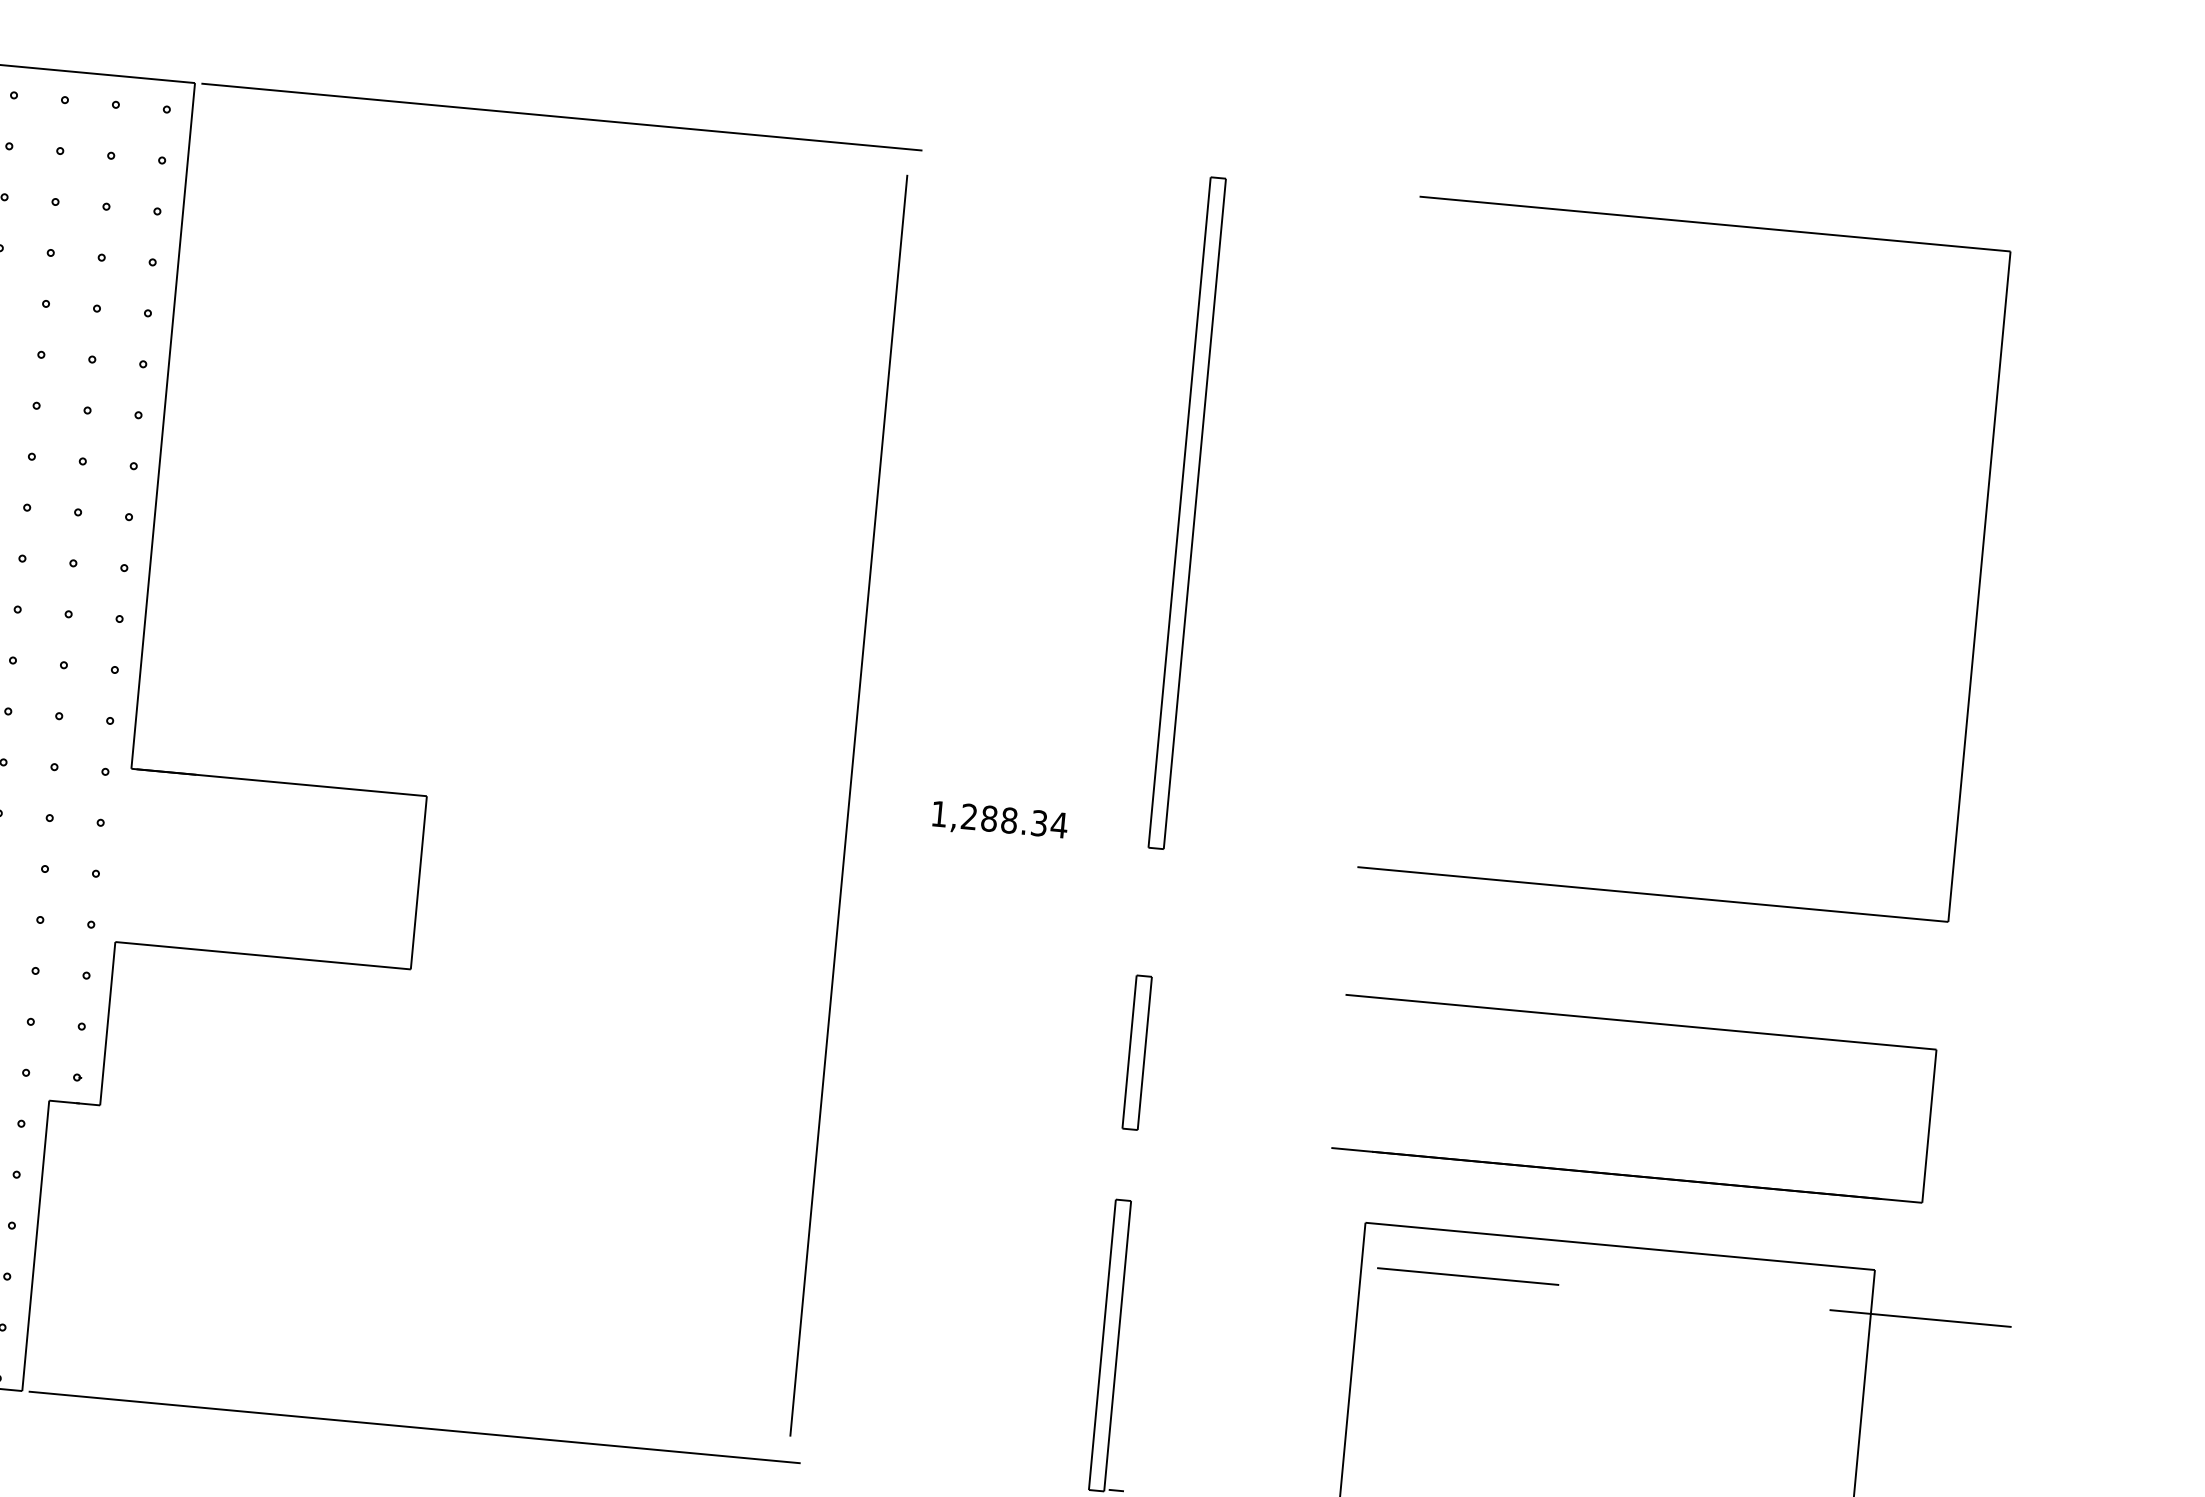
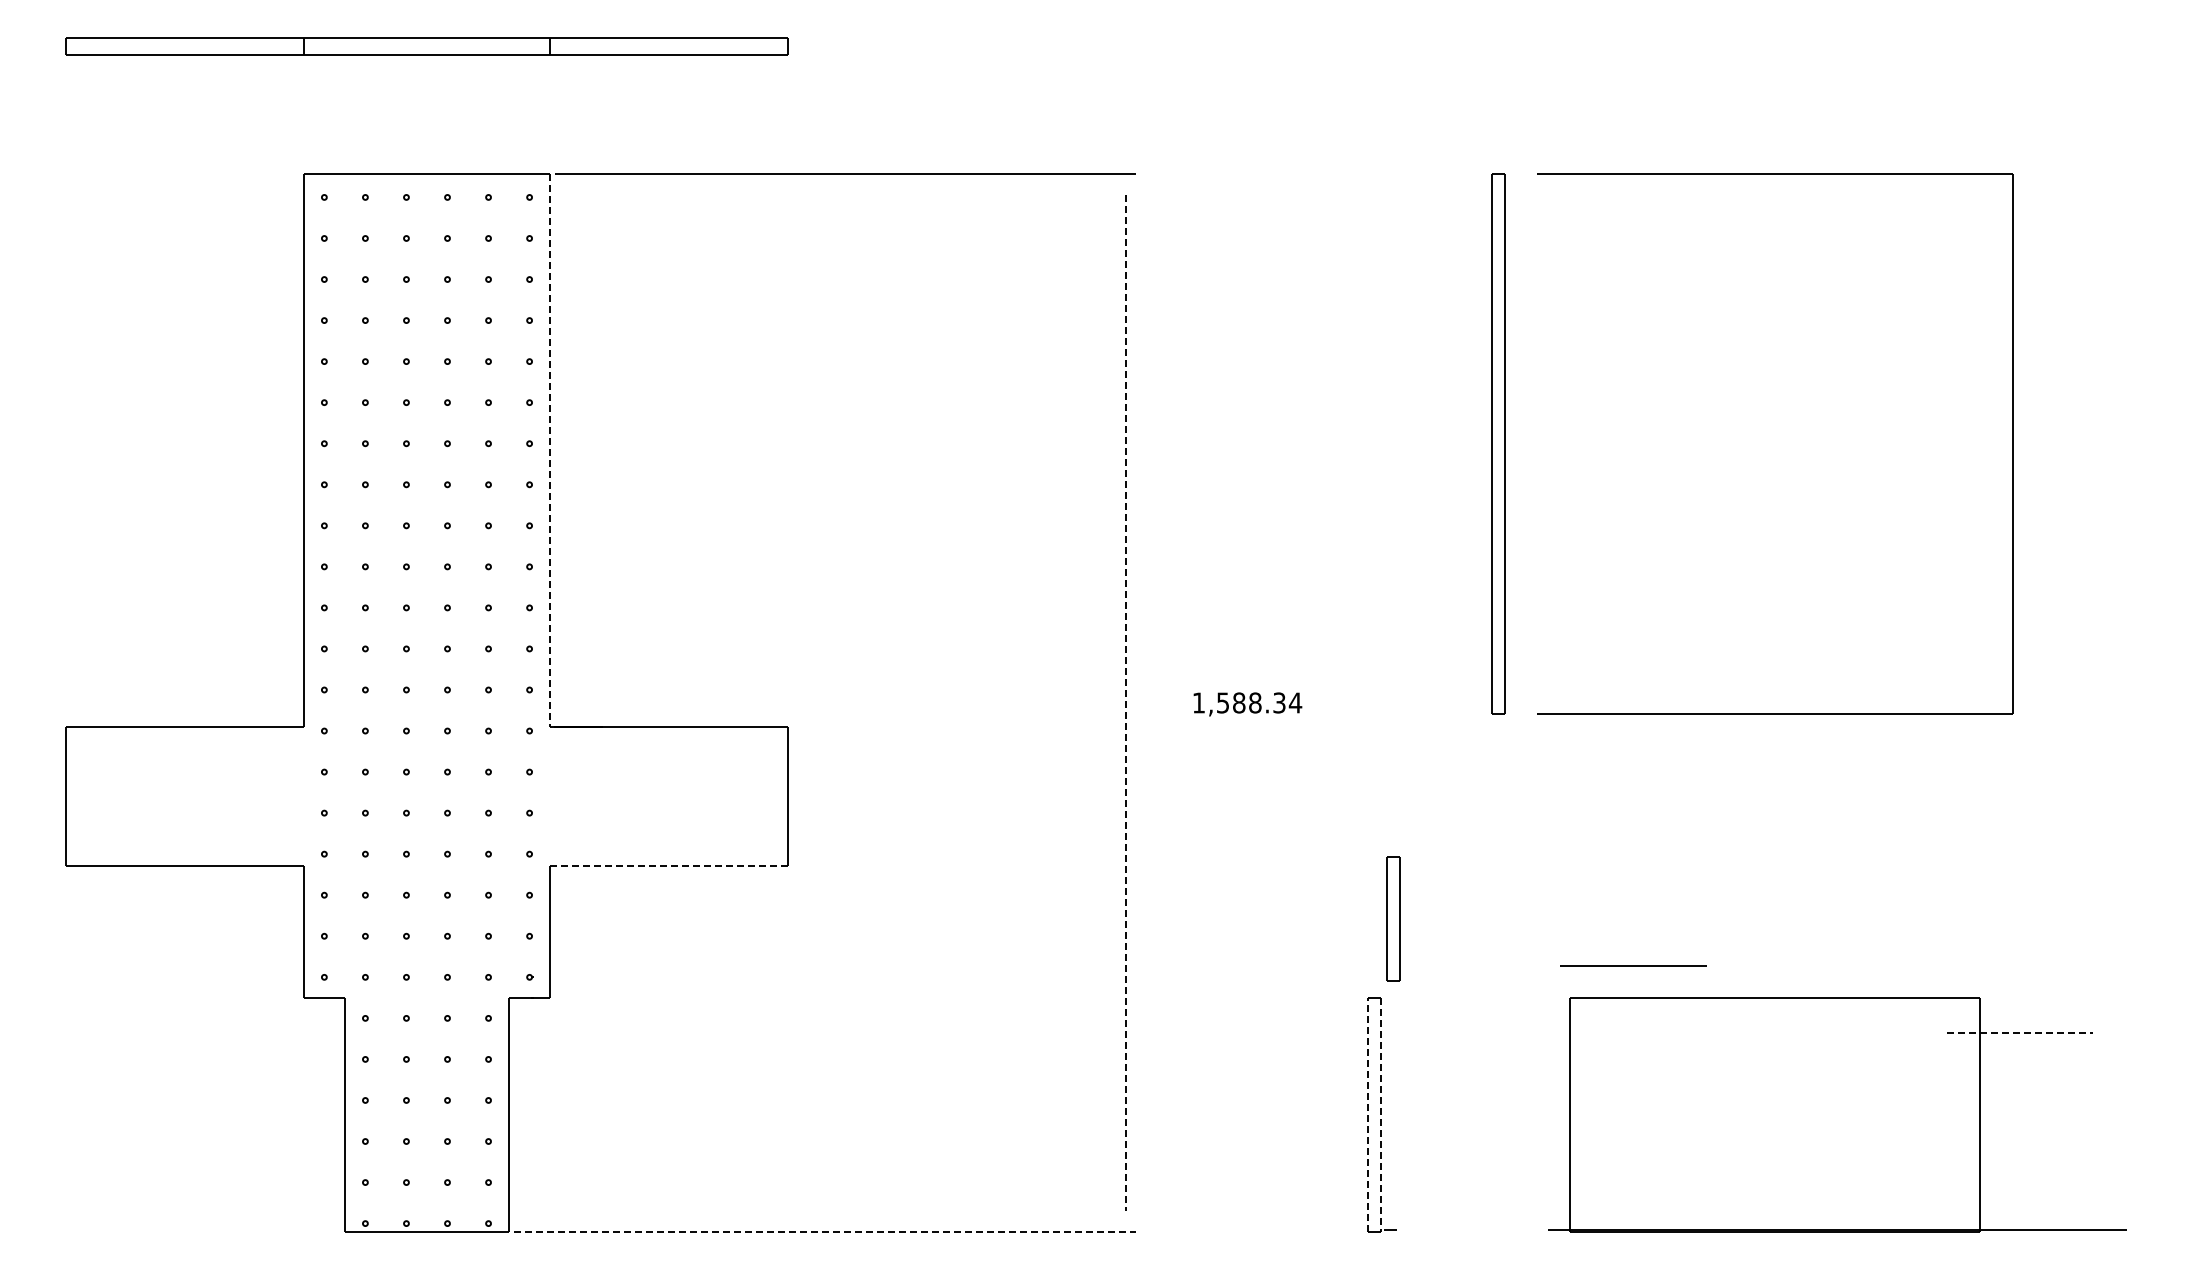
line: (163, 426) -> (550, 450), solid -> dashed
part: (1187, 512) -> (1498, 443), moved
line: (848, 806) -> (1125, 703), solid -> dashed
text: (968, 816) -> (1222, 702), 1,288.34 -> 1,588.34
line: (263, 956) -> (669, 866), solid -> dashed
part: (1641, 1022) -> (1775, 817), removed
part: (1137, 1052) -> (1393, 918), moved
line: (1468, 1275) -> (1633, 965), moved
line: (1921, 1318) -> (2020, 1033), solid -> dashed
line: (1102, 1344) -> (1368, 1114), solid -> dashed
line: (1117, 1345) -> (1380, 1114), solid -> dashed
line: (415, 1427) -> (825, 1231), solid -> dashed

